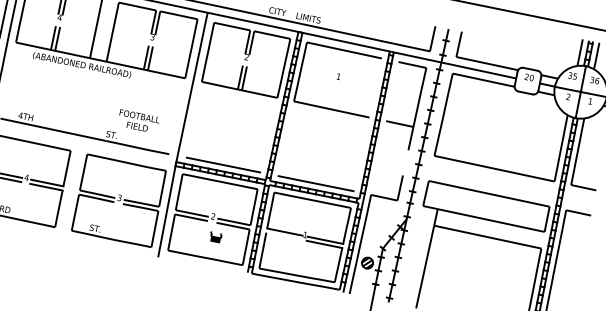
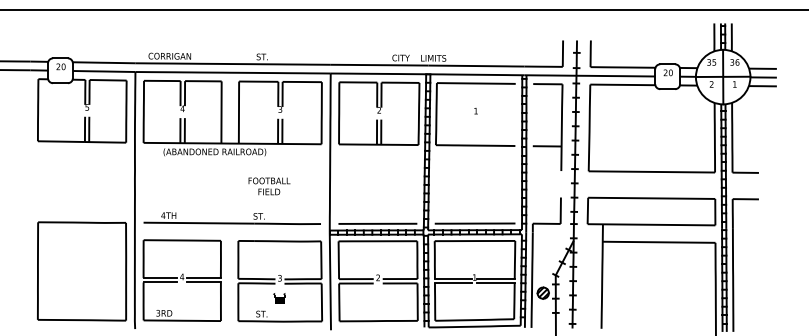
text: (138, 121) -> (269, 186), moved
line: (283, 236) -> (453, 283), added
part: (215, 237) -> (279, 298), moved

